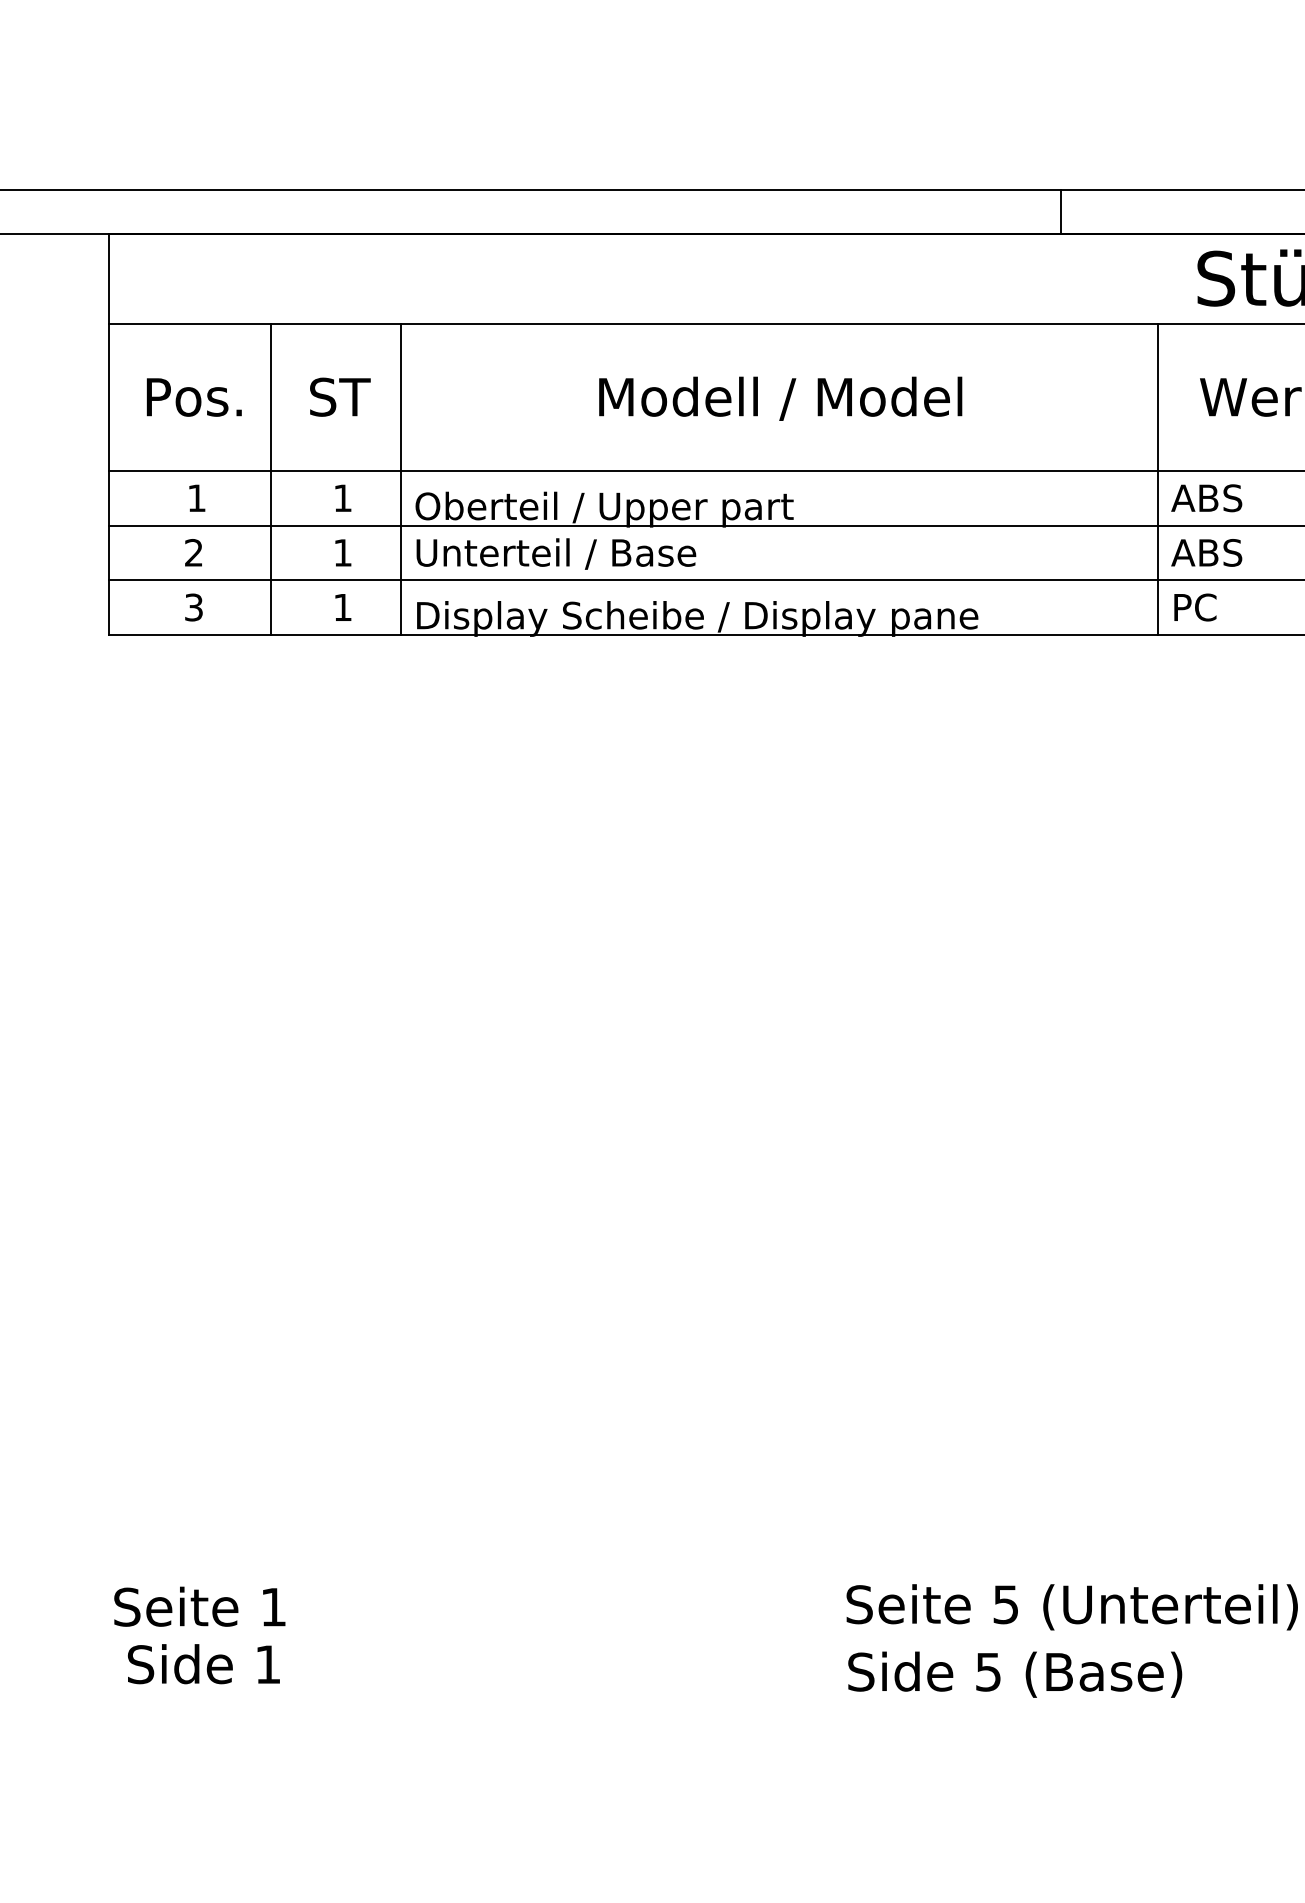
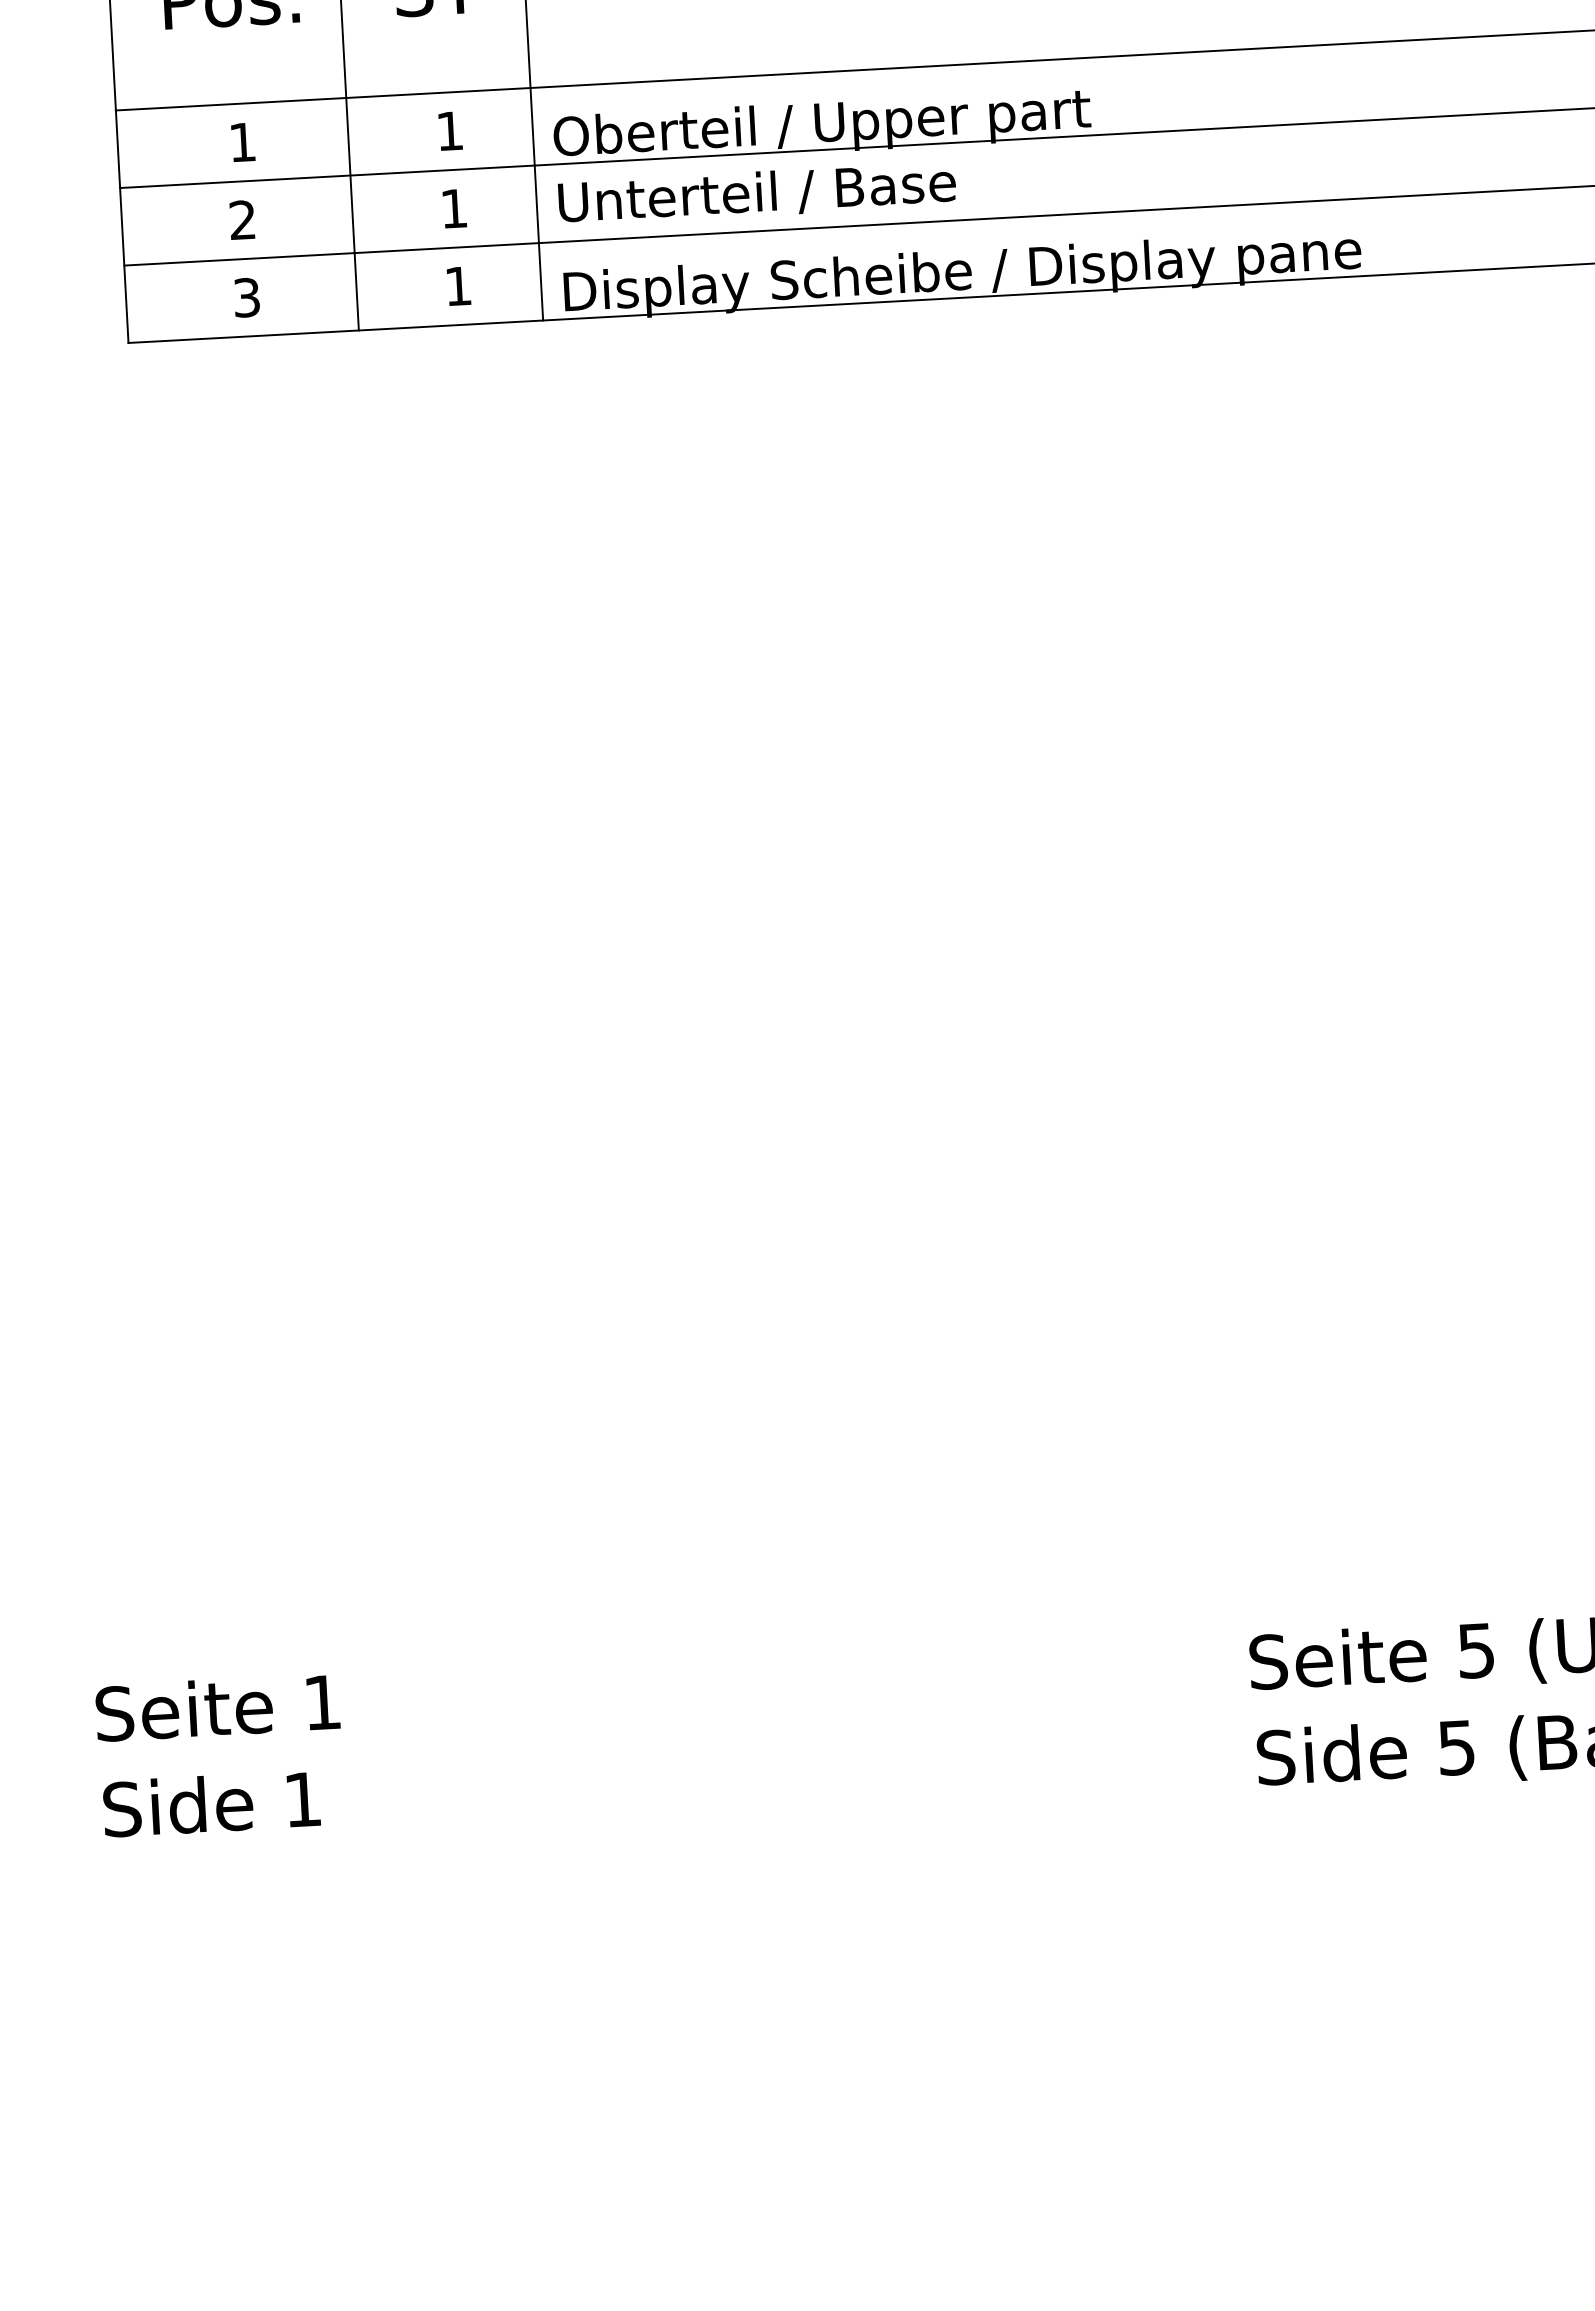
text: (199, 1606) -> (217, 1707), moved
text: (203, 1664) -> (211, 1804), moved

